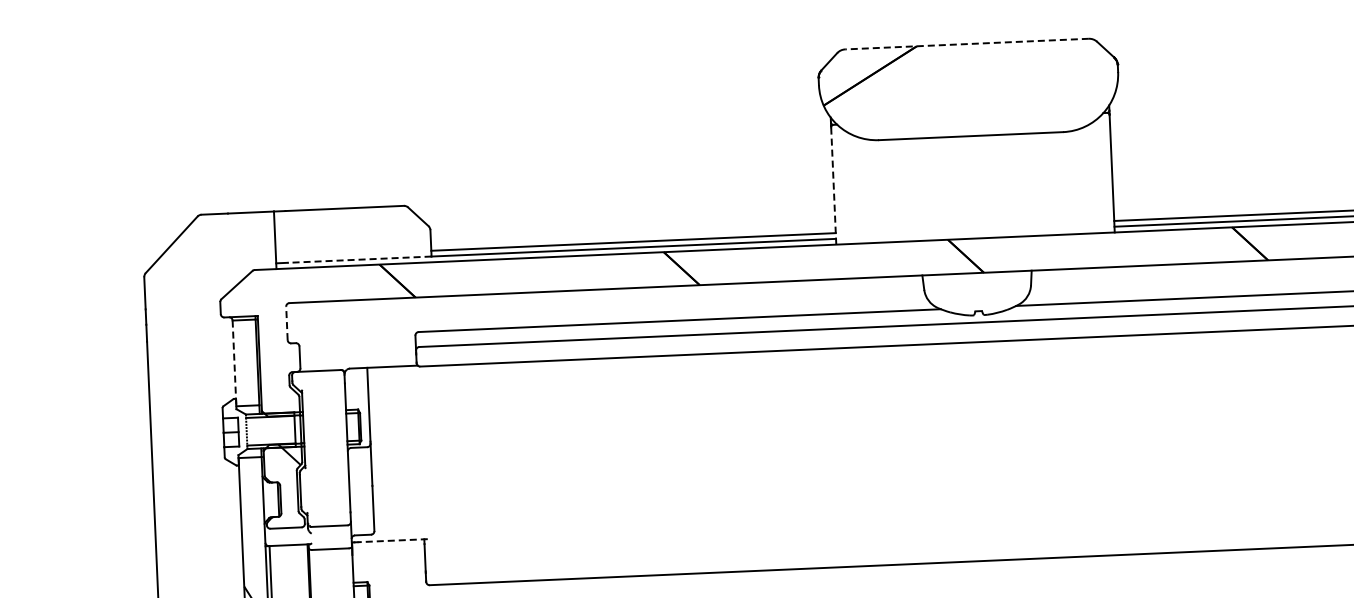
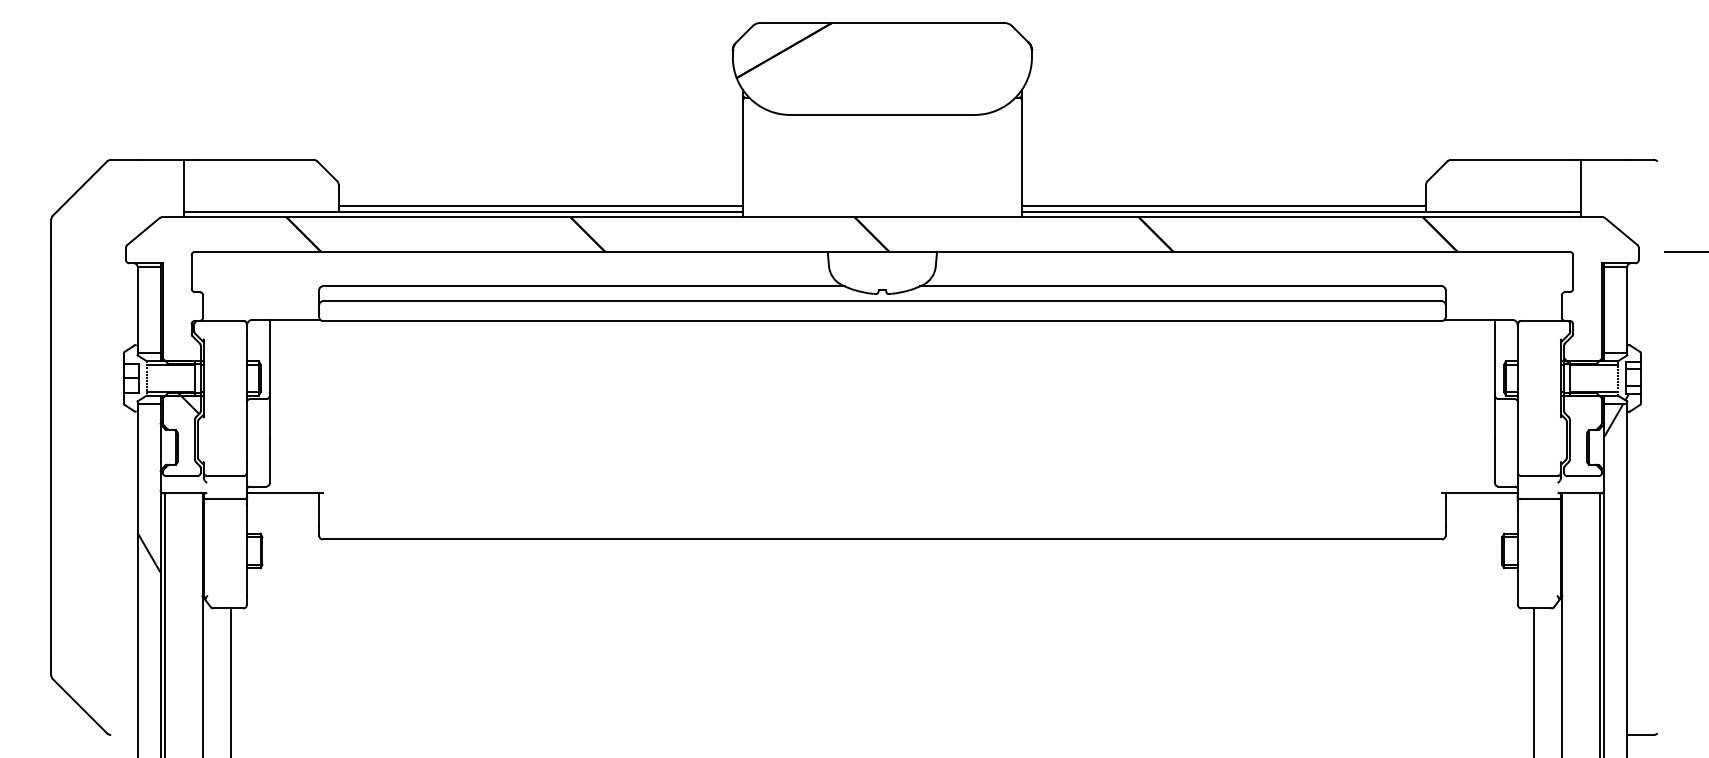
line: (967, 43) -> (882, 22), dashed -> solid
line: (834, 185) -> (743, 158), dashed -> solid
line: (359, 259) -> (266, 211), dashed -> solid
line: (286, 323) -> (191, 272), dashed -> solid
line: (234, 363) -> (137, 309), dashed -> solid
line: (392, 540) -> (287, 493), dashed -> solid

